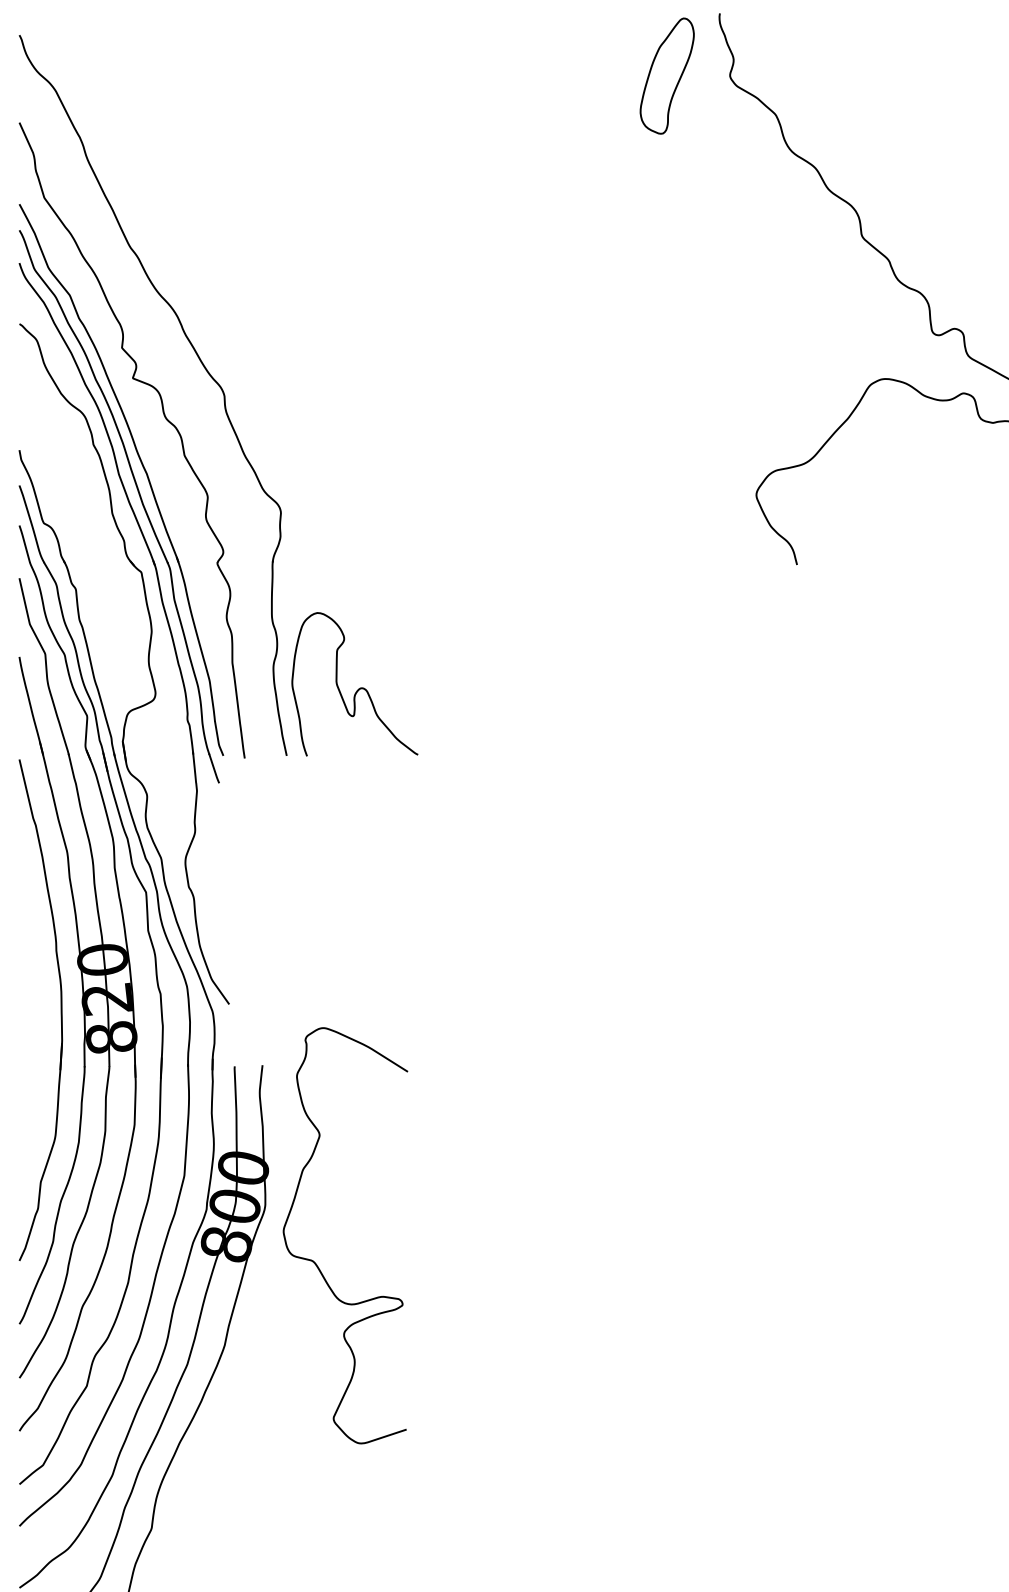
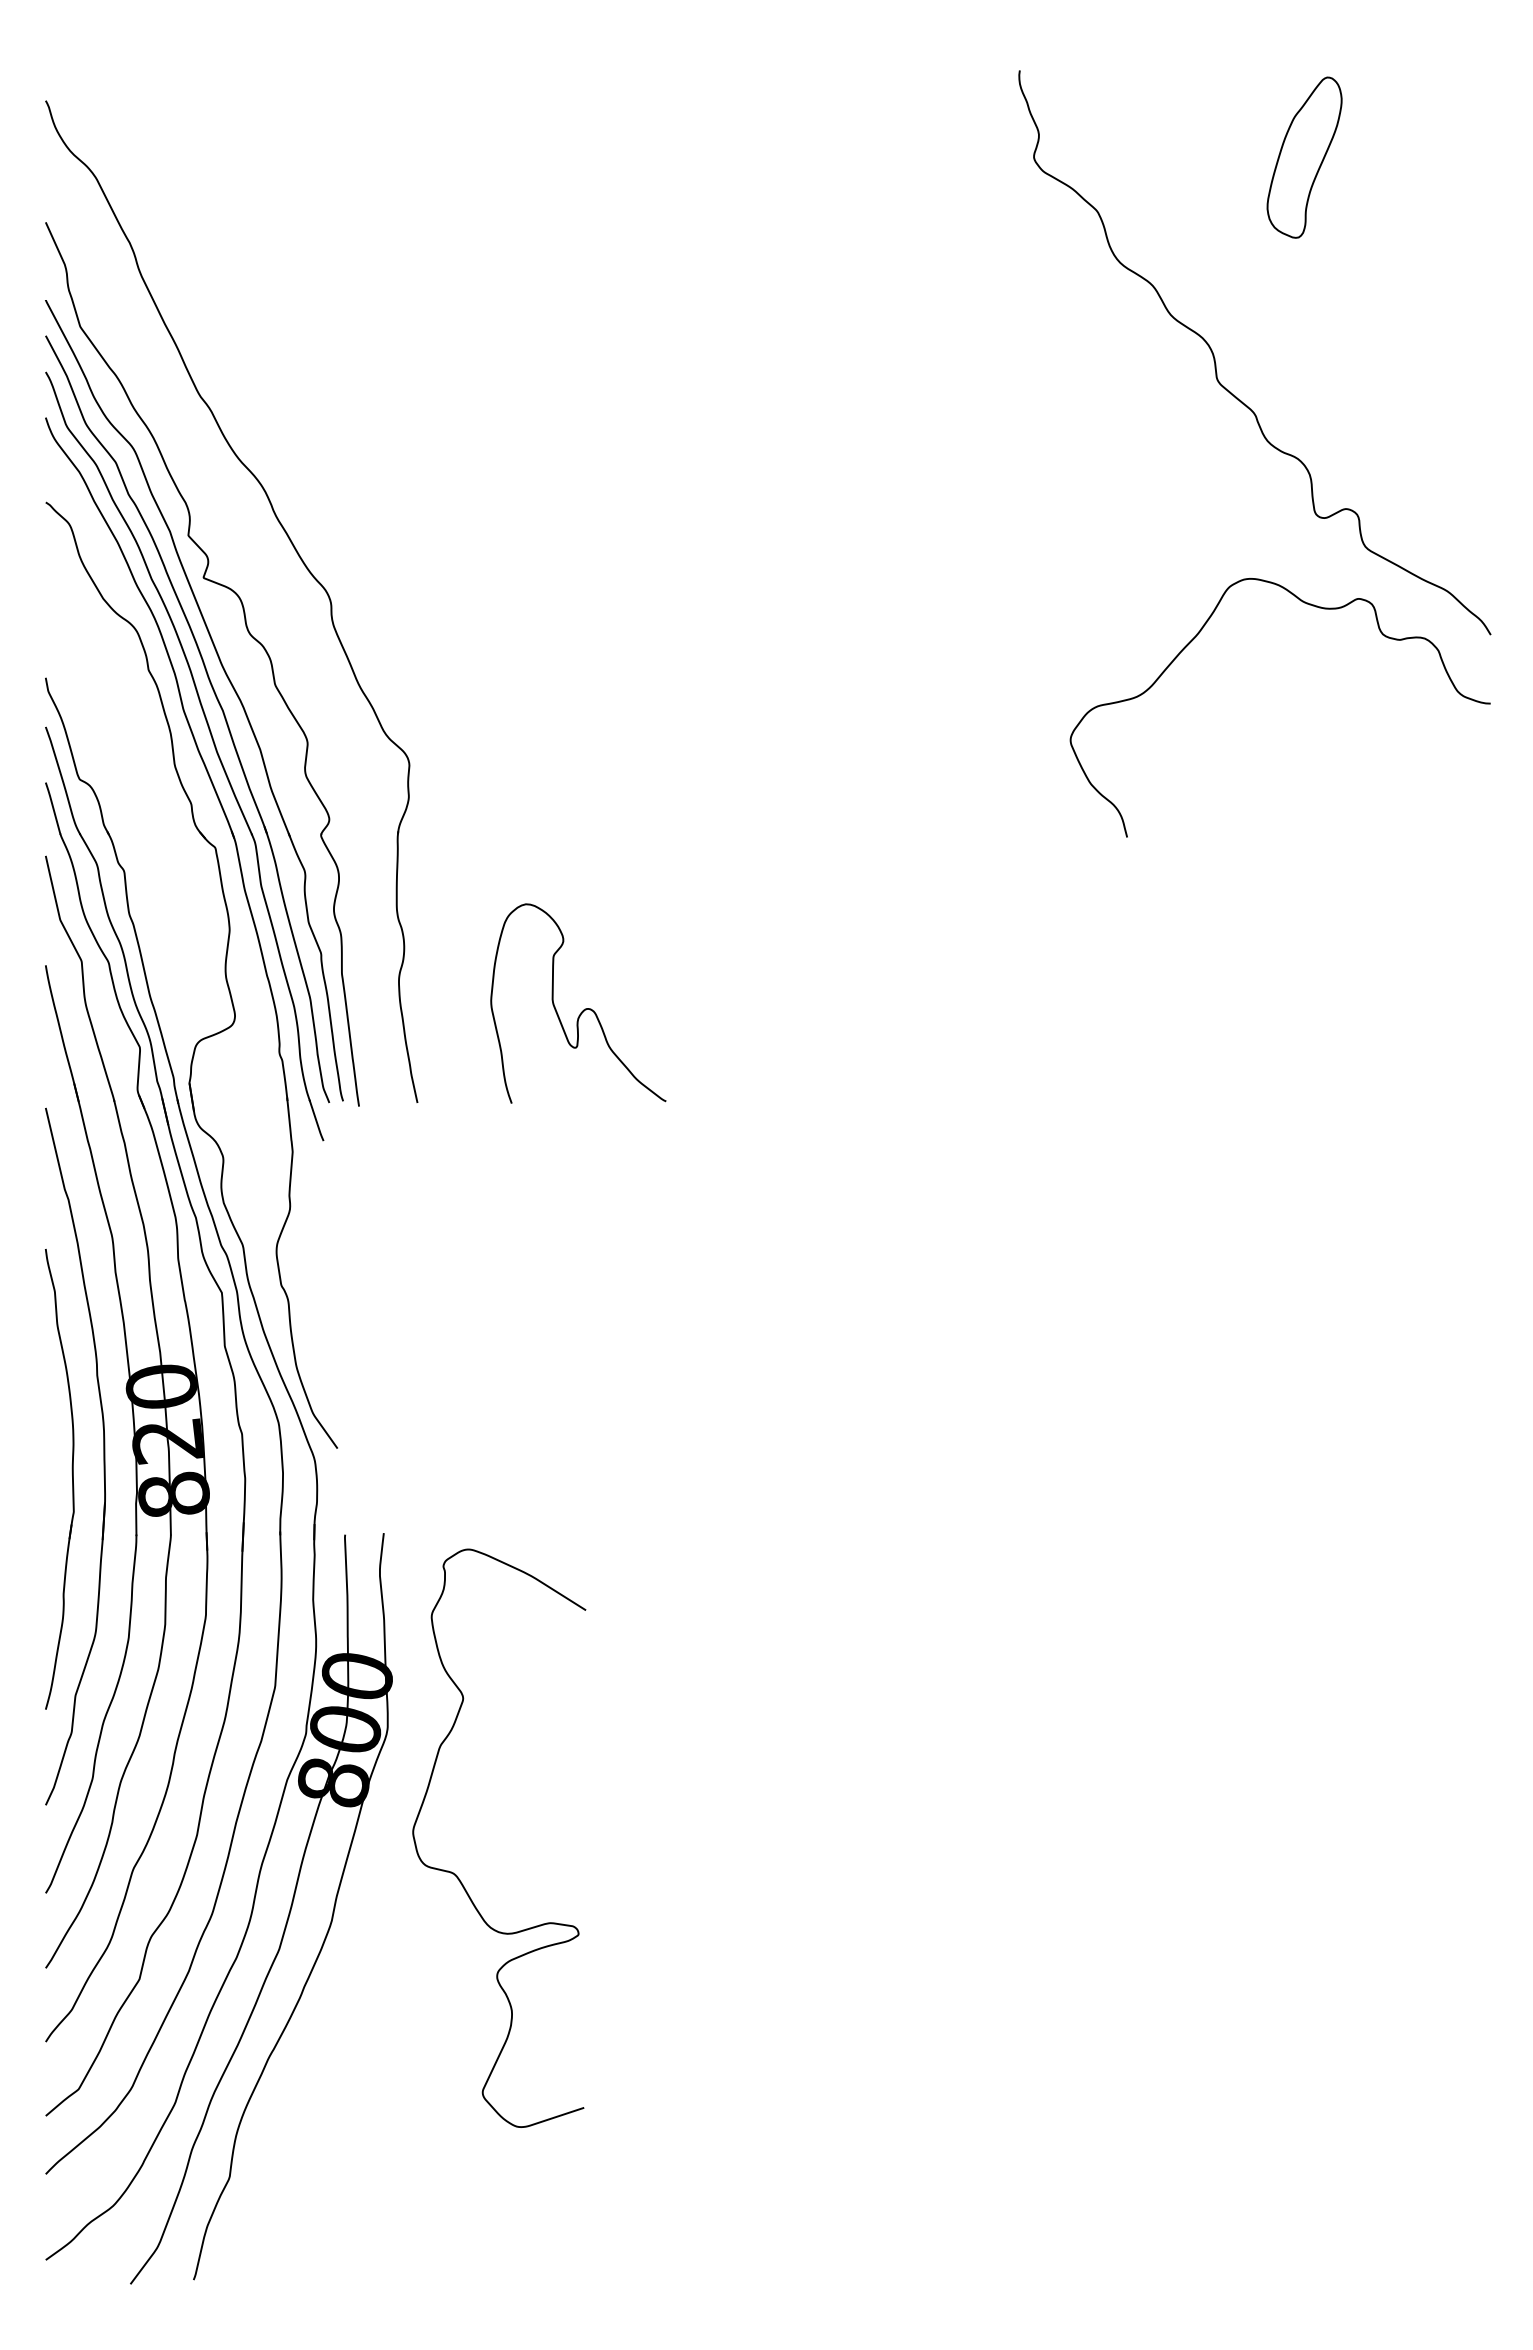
part: (667, 76) -> (1304, 157), moved
part: (151, 453) -> (229, 682), added
curve: (358, 688) -> (583, 1009), moved
part: (38, 1026) -> (72, 1479), added
curve: (315, 1262) -> (457, 1875), moved

